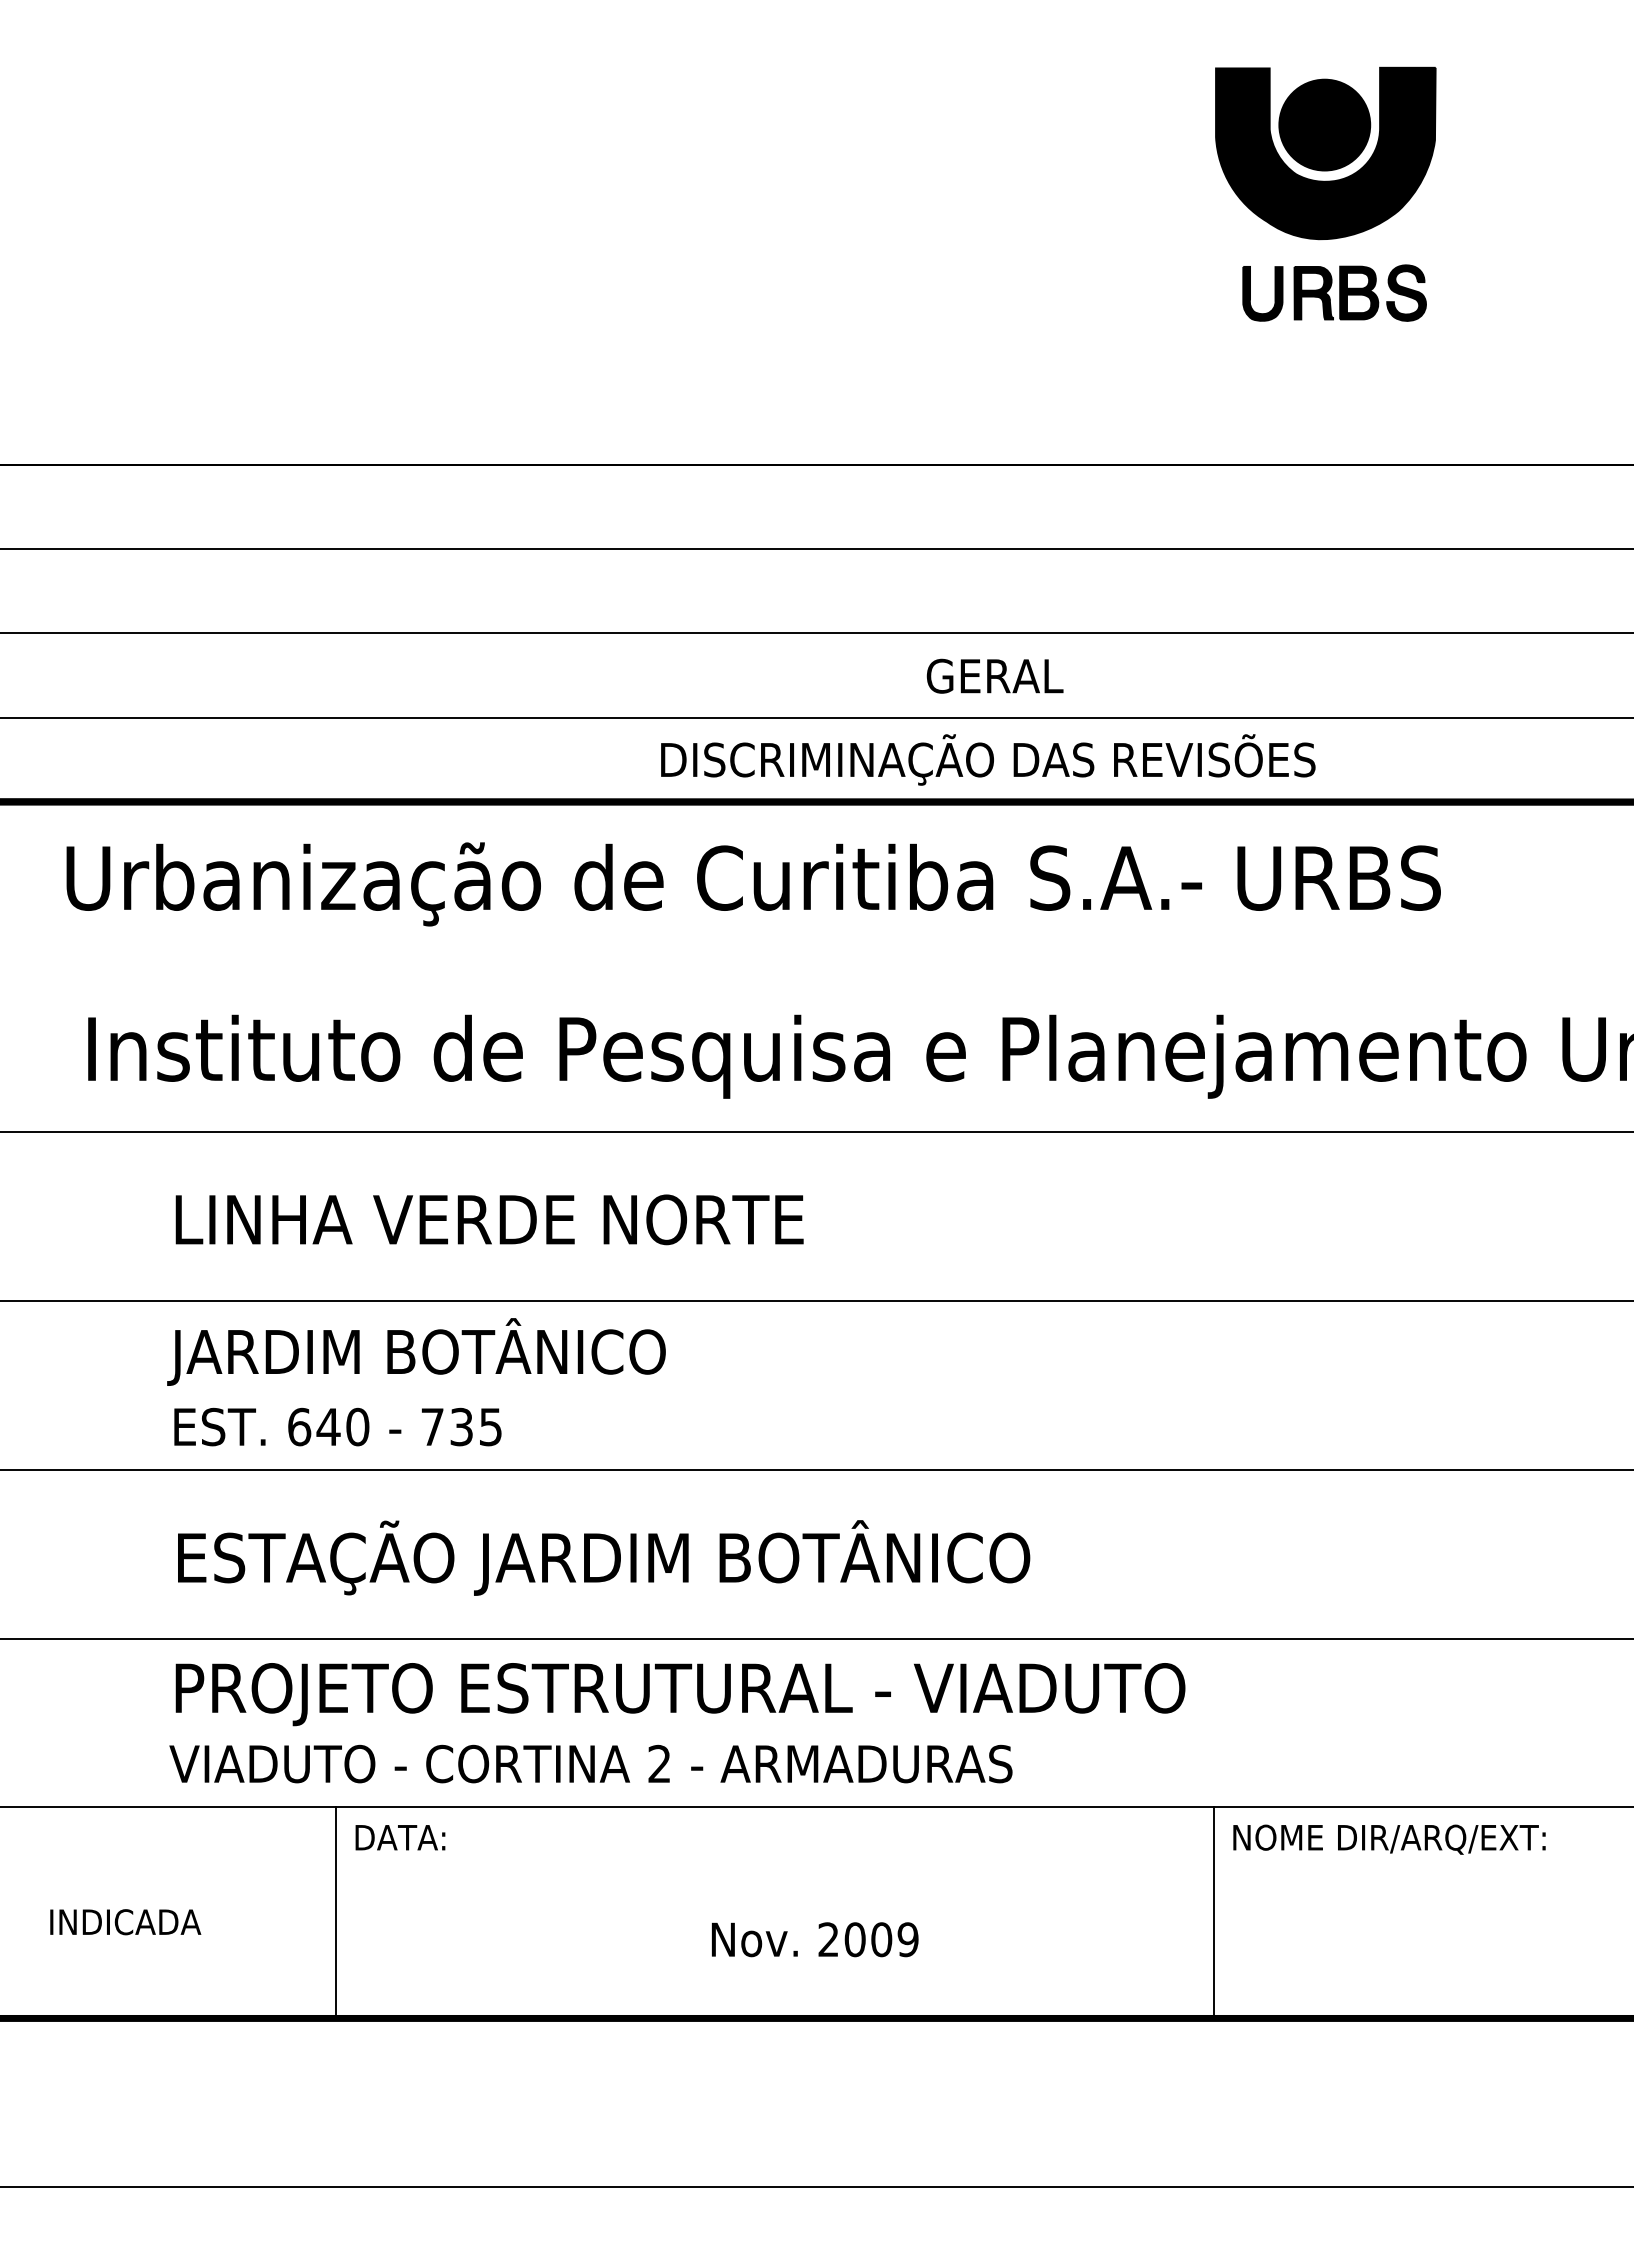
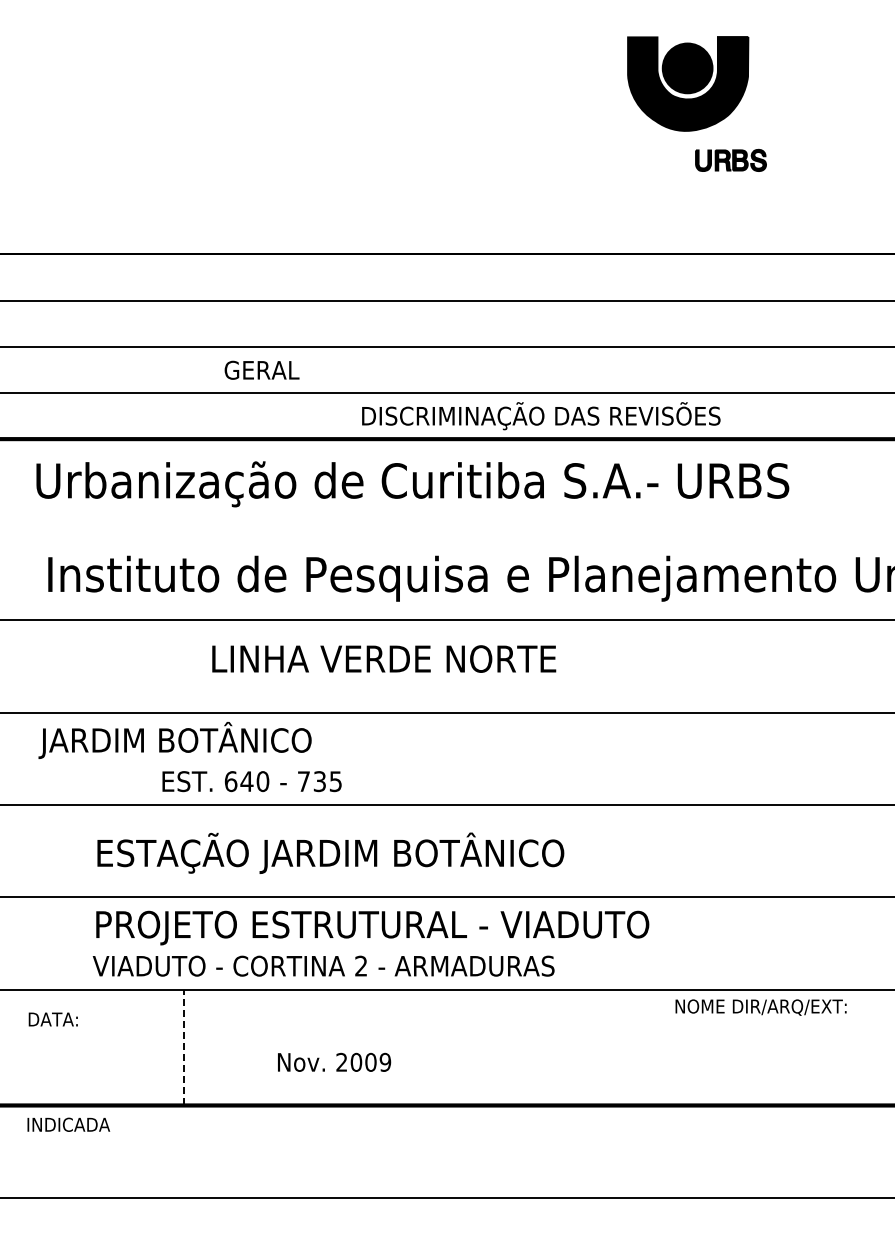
part: (1326, 152) -> (688, 83), moved
part: (1333, 293) -> (730, 160), size x0.7
text: (994, 674) -> (261, 369), moved
text: (490, 1218) -> (384, 658), moved
text: (415, 1352) -> (174, 740), moved
text: (336, 1426) -> (251, 781), moved
text: (398, 1837) -> (52, 1019), moved
line: (335, 1912) -> (183, 1047), solid -> dashed
line: (1213, 1912) -> (664, 1047), removed
text: (125, 1921) -> (68, 1124), moved
text: (815, 1938) -> (334, 1061), moved

